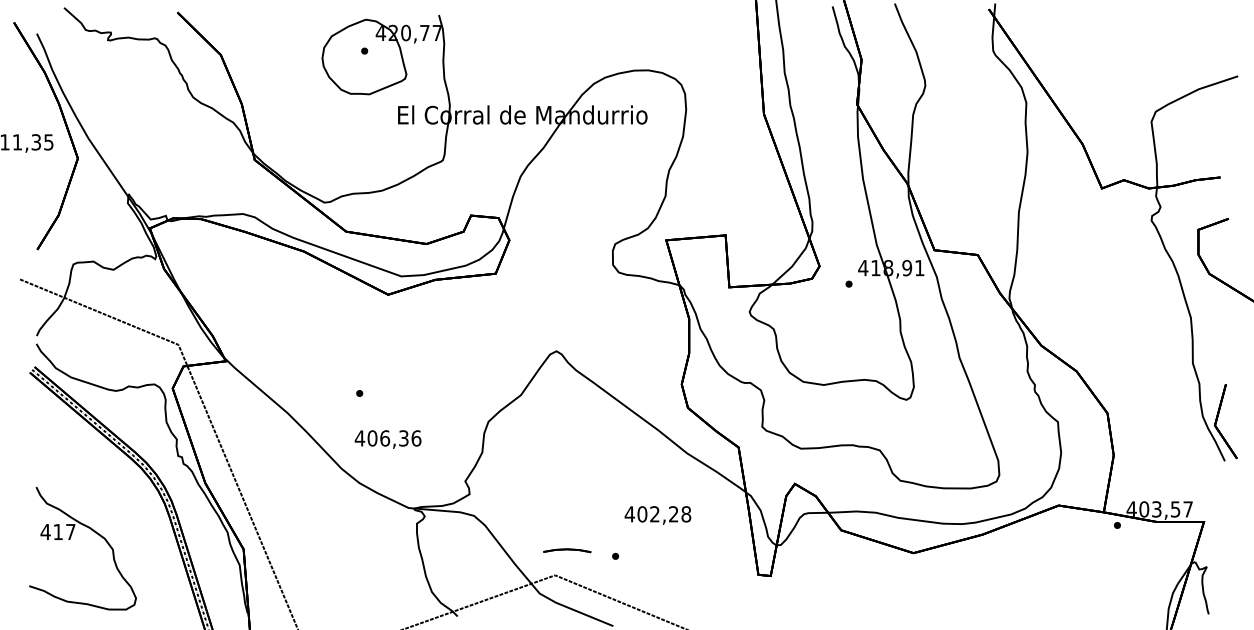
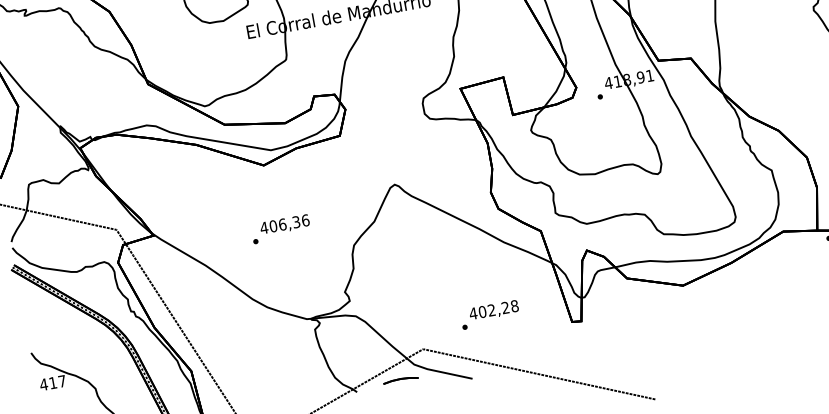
text: (387, 439) -> (284, 225), moved
text: (657, 515) -> (493, 310), moved
part: (567, 550) -> (400, 379), moved

